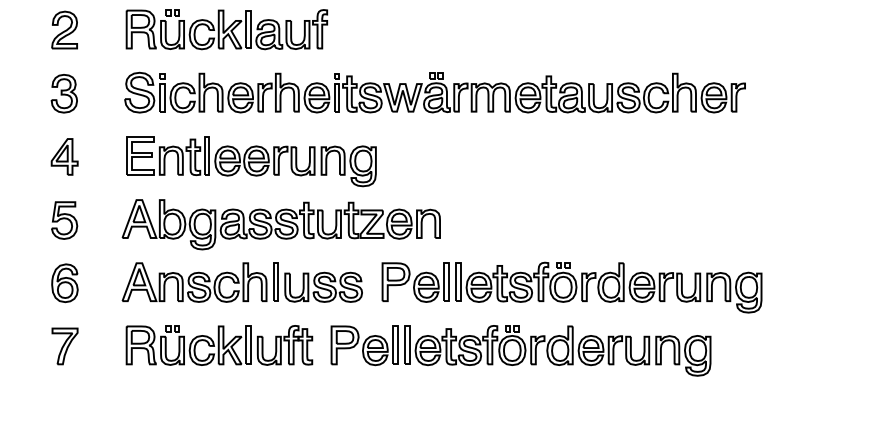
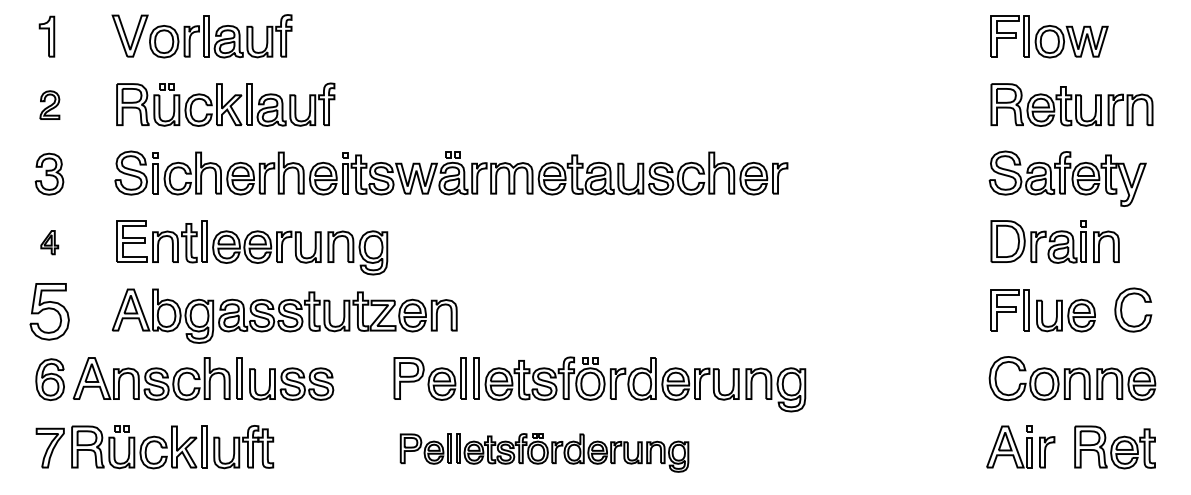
part: (64, 29) -> (49, 104), size x0.7
part: (64, 156) -> (49, 242), size x0.6
part: (64, 220) -> (49, 311), size x1.4
part: (242, 282) -> (203, 378), moved
part: (219, 345) -> (172, 447), moved
part: (520, 350) -> (544, 452), size x0.7

